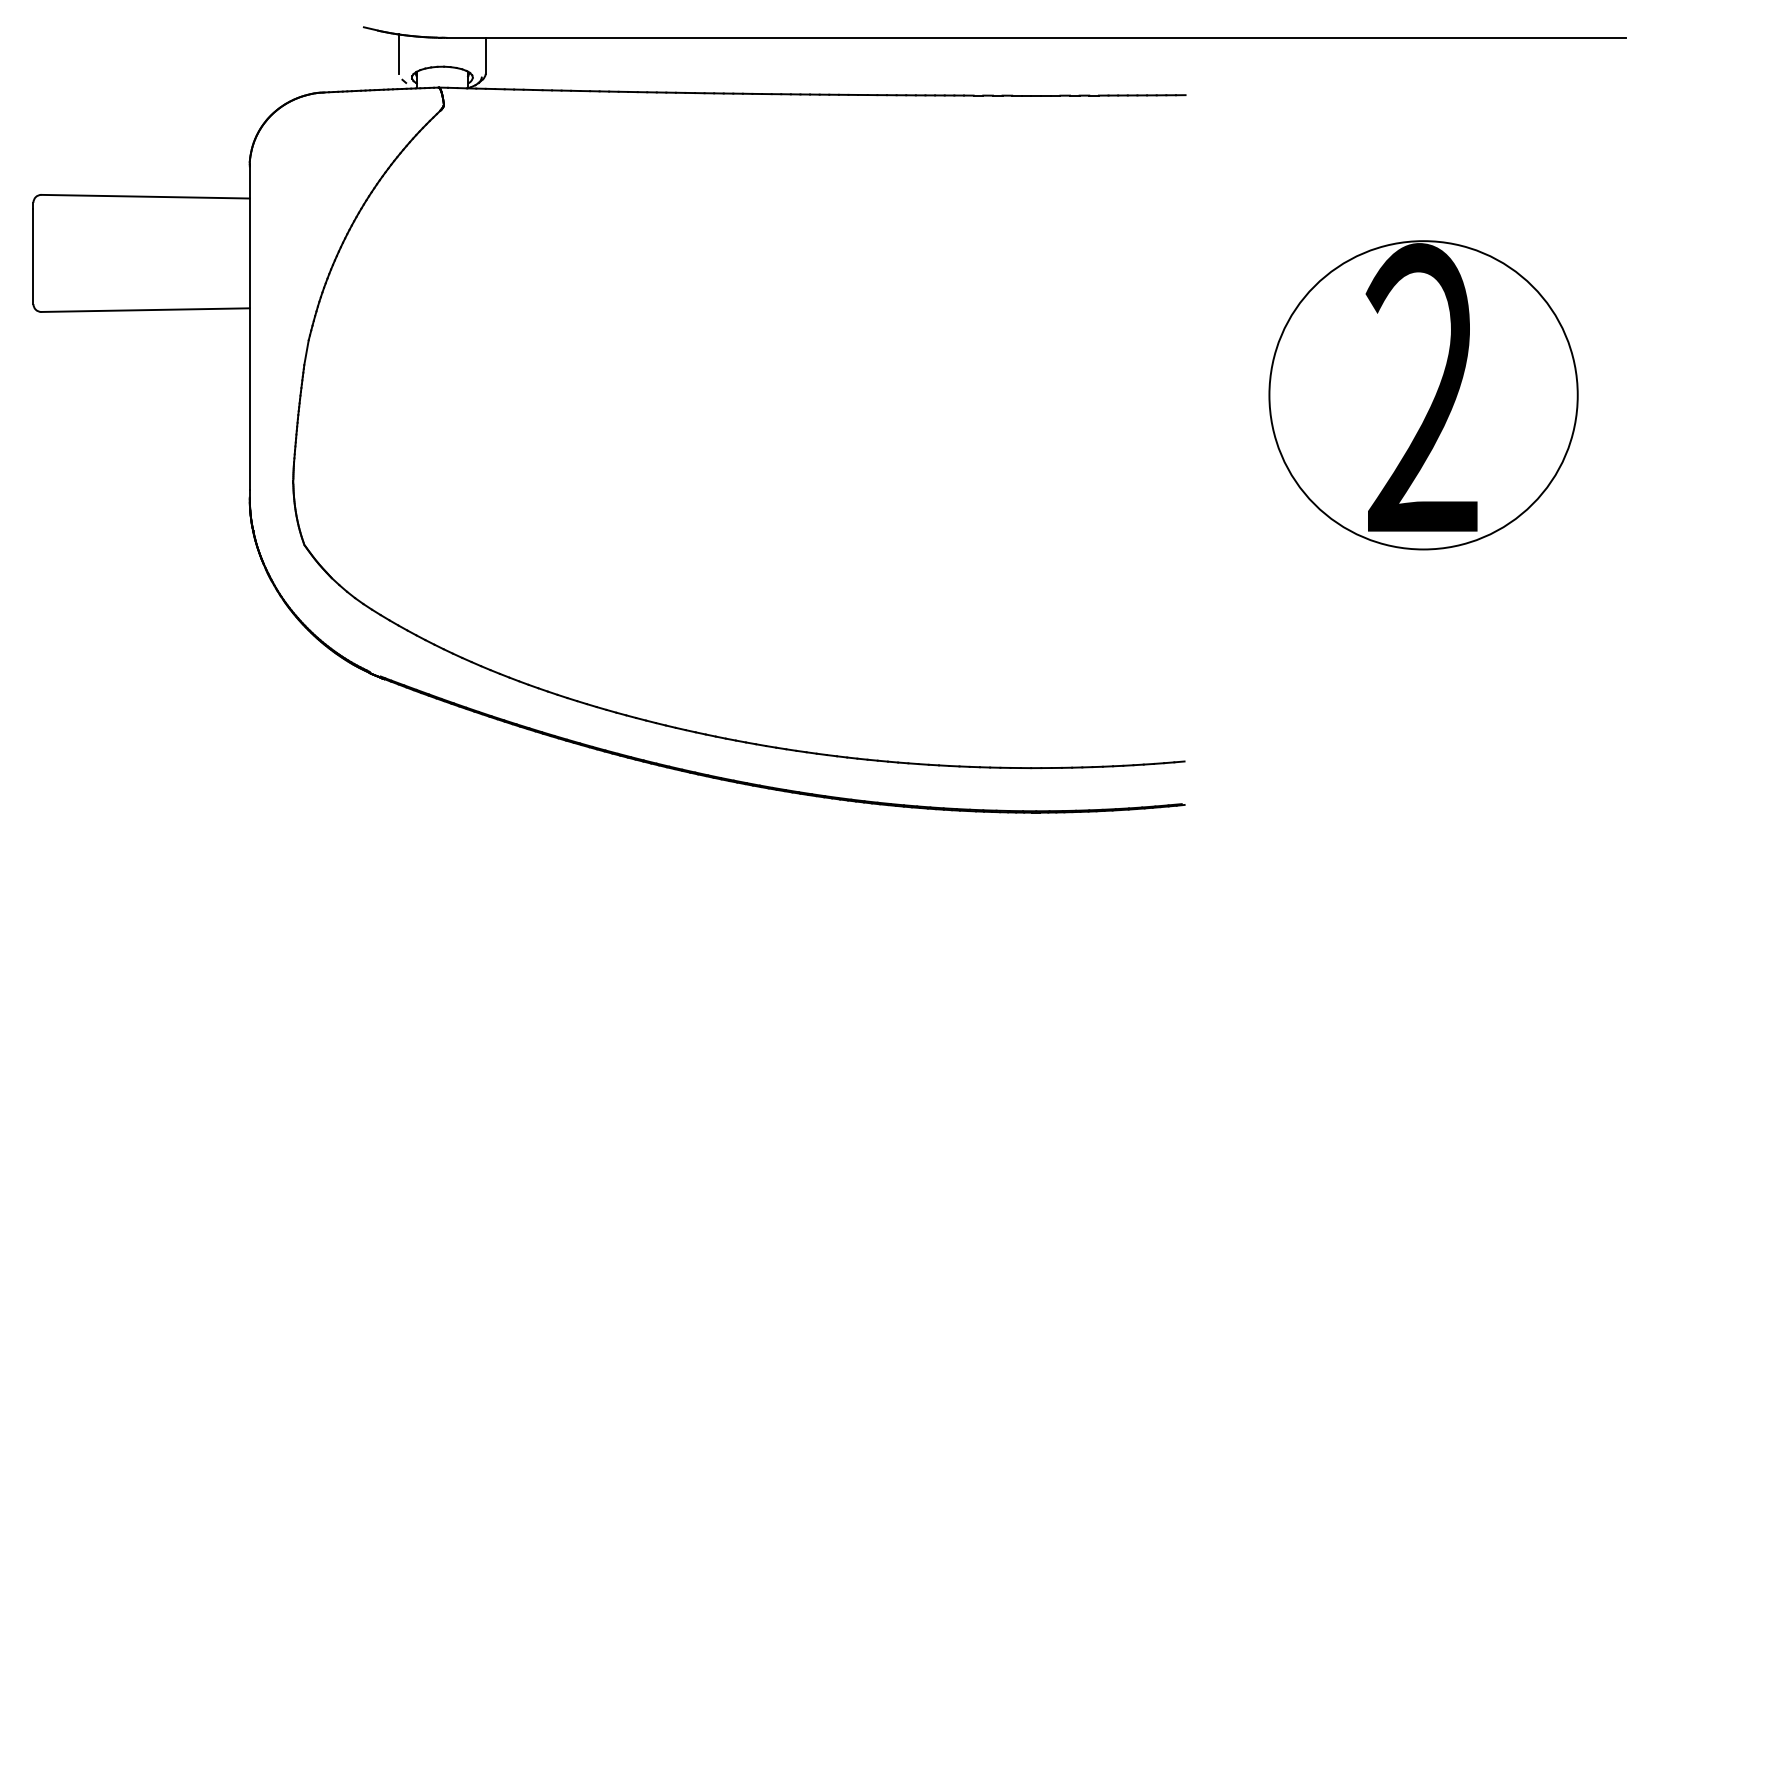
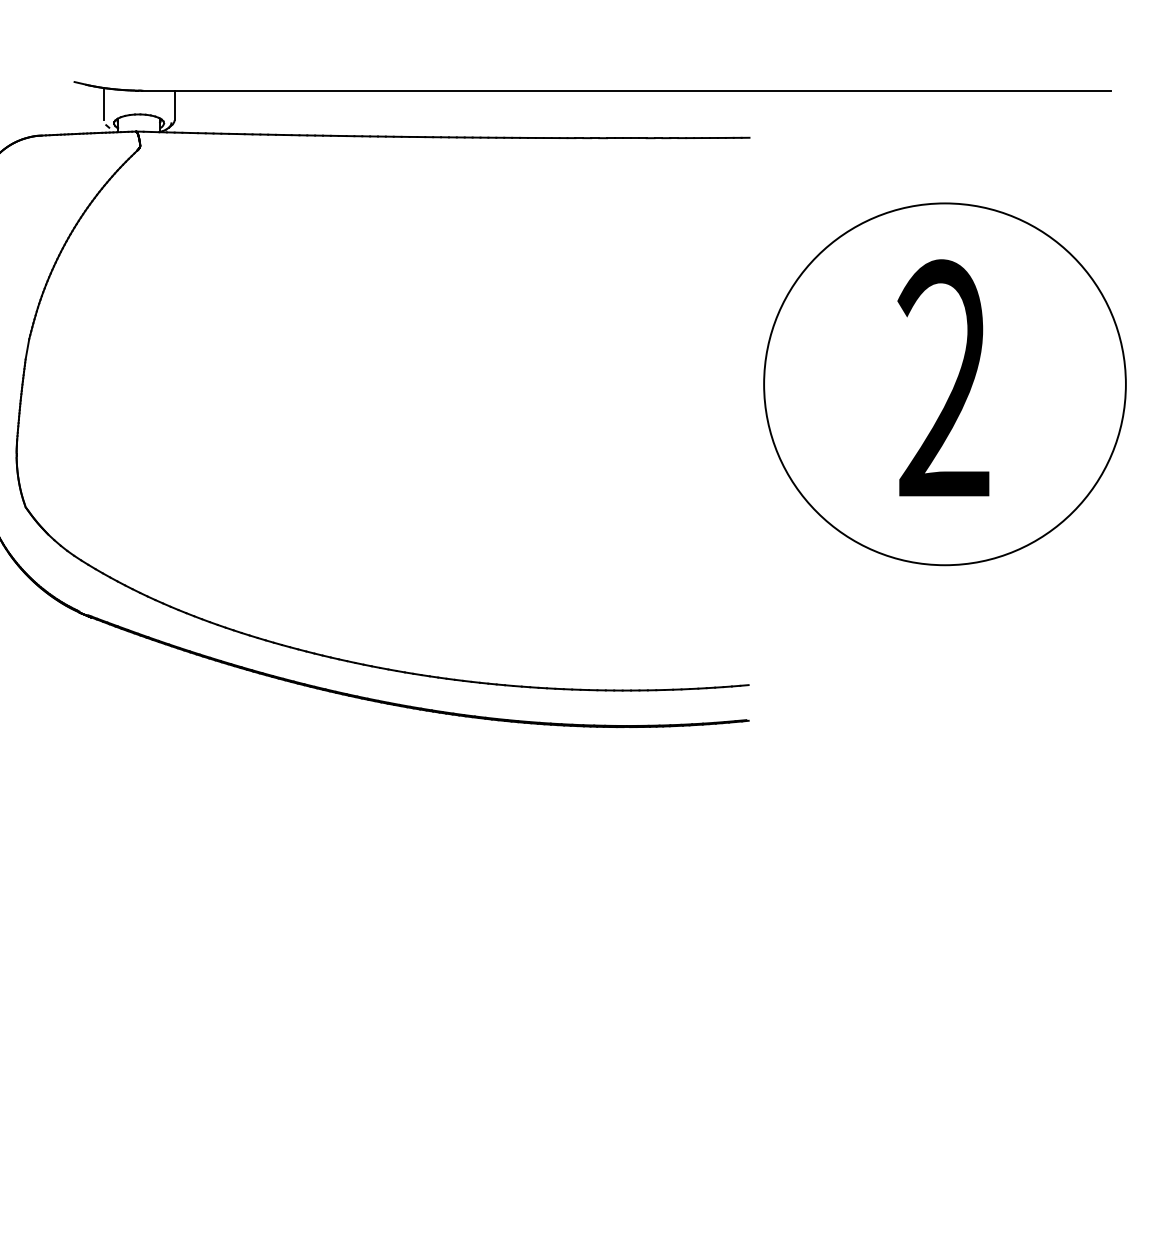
circle: (1423, 395) -> (944, 384), size x1.43

